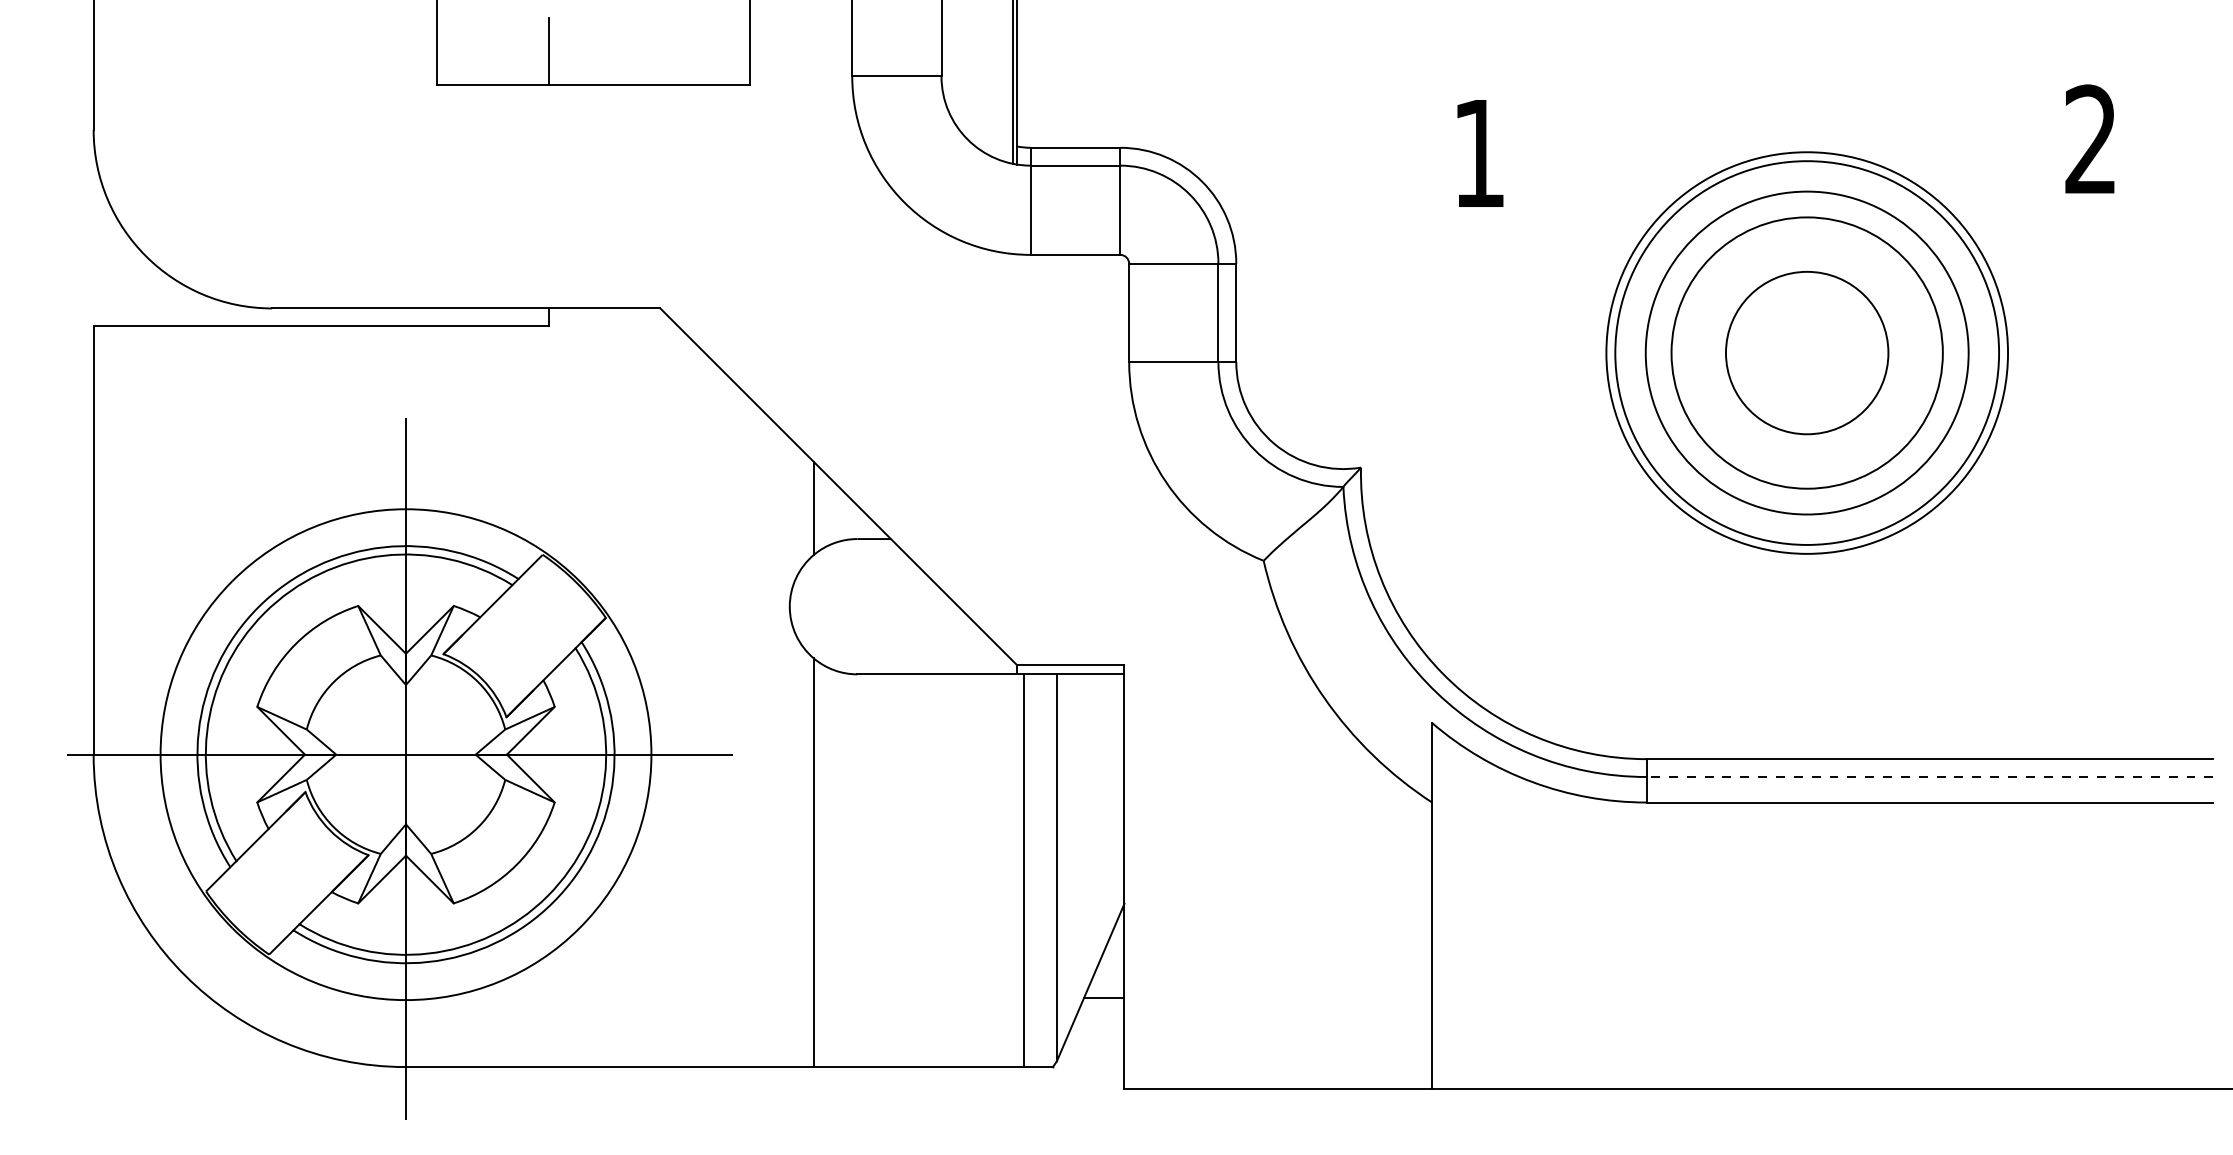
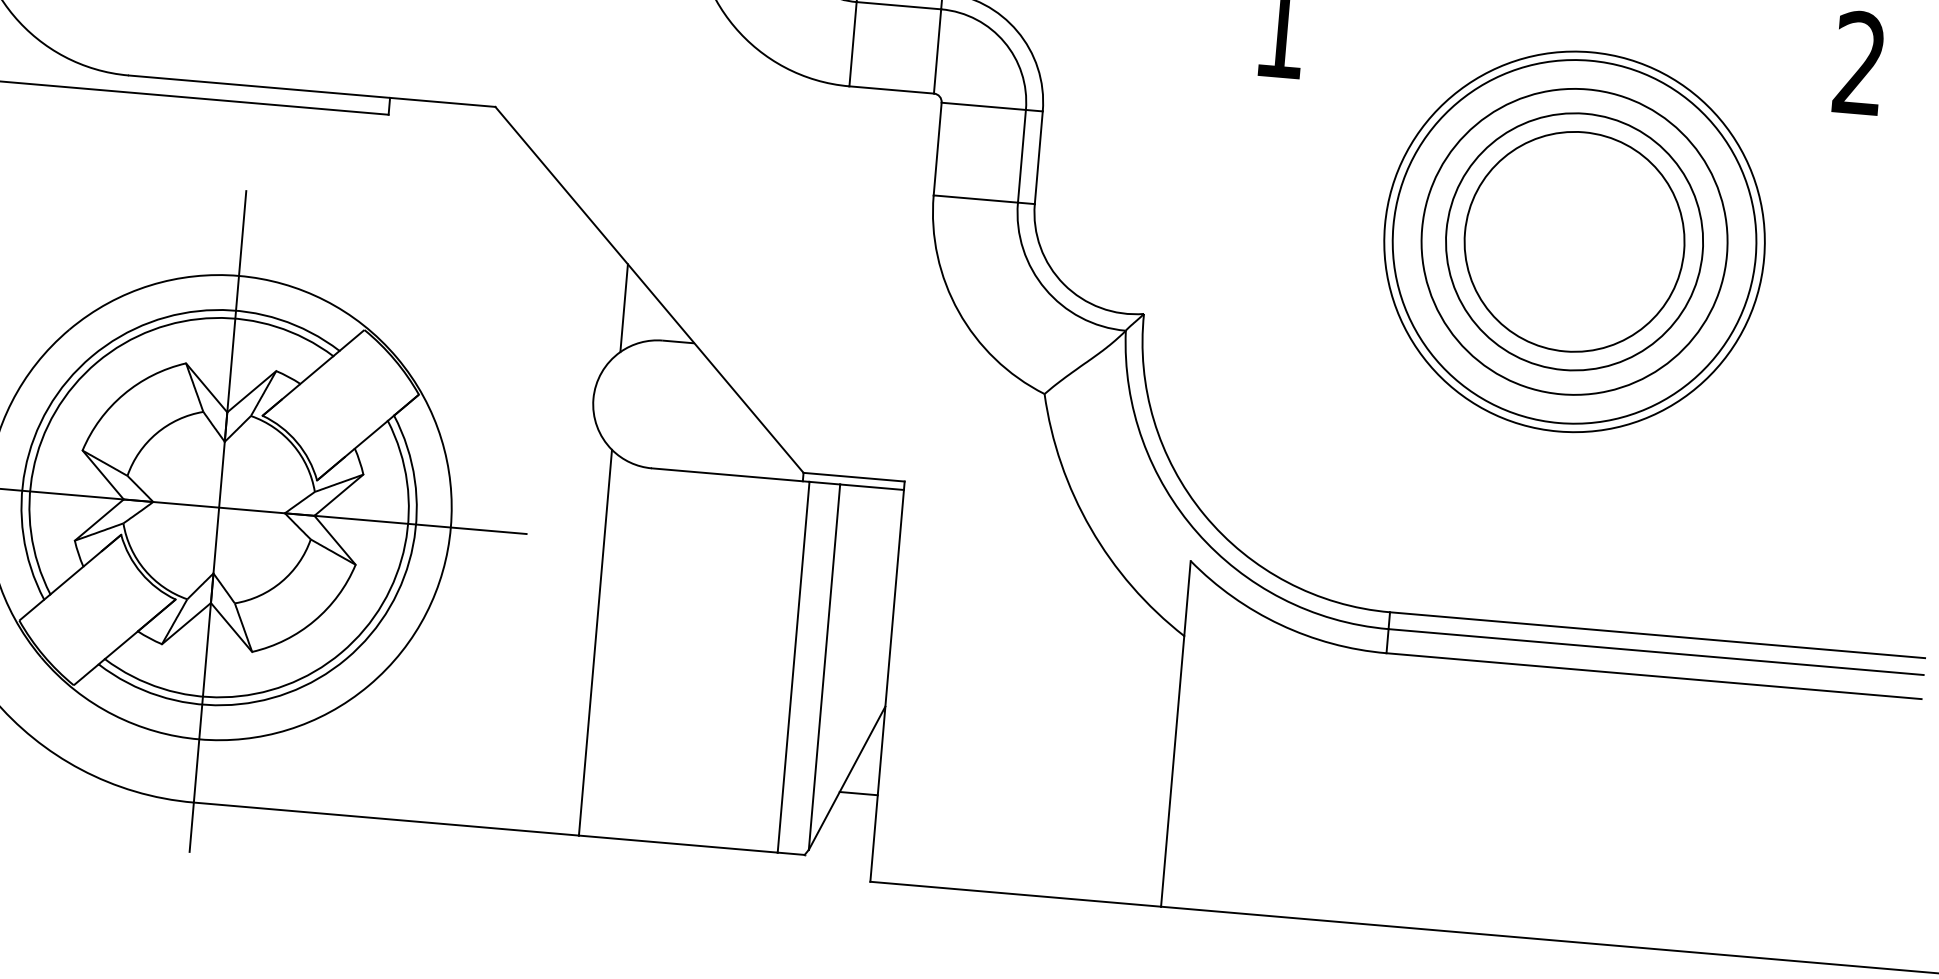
circle: (1807, 353) -> (1574, 242), size x1.43
line: (1929, 777) -> (1655, 652), dashed -> solid

